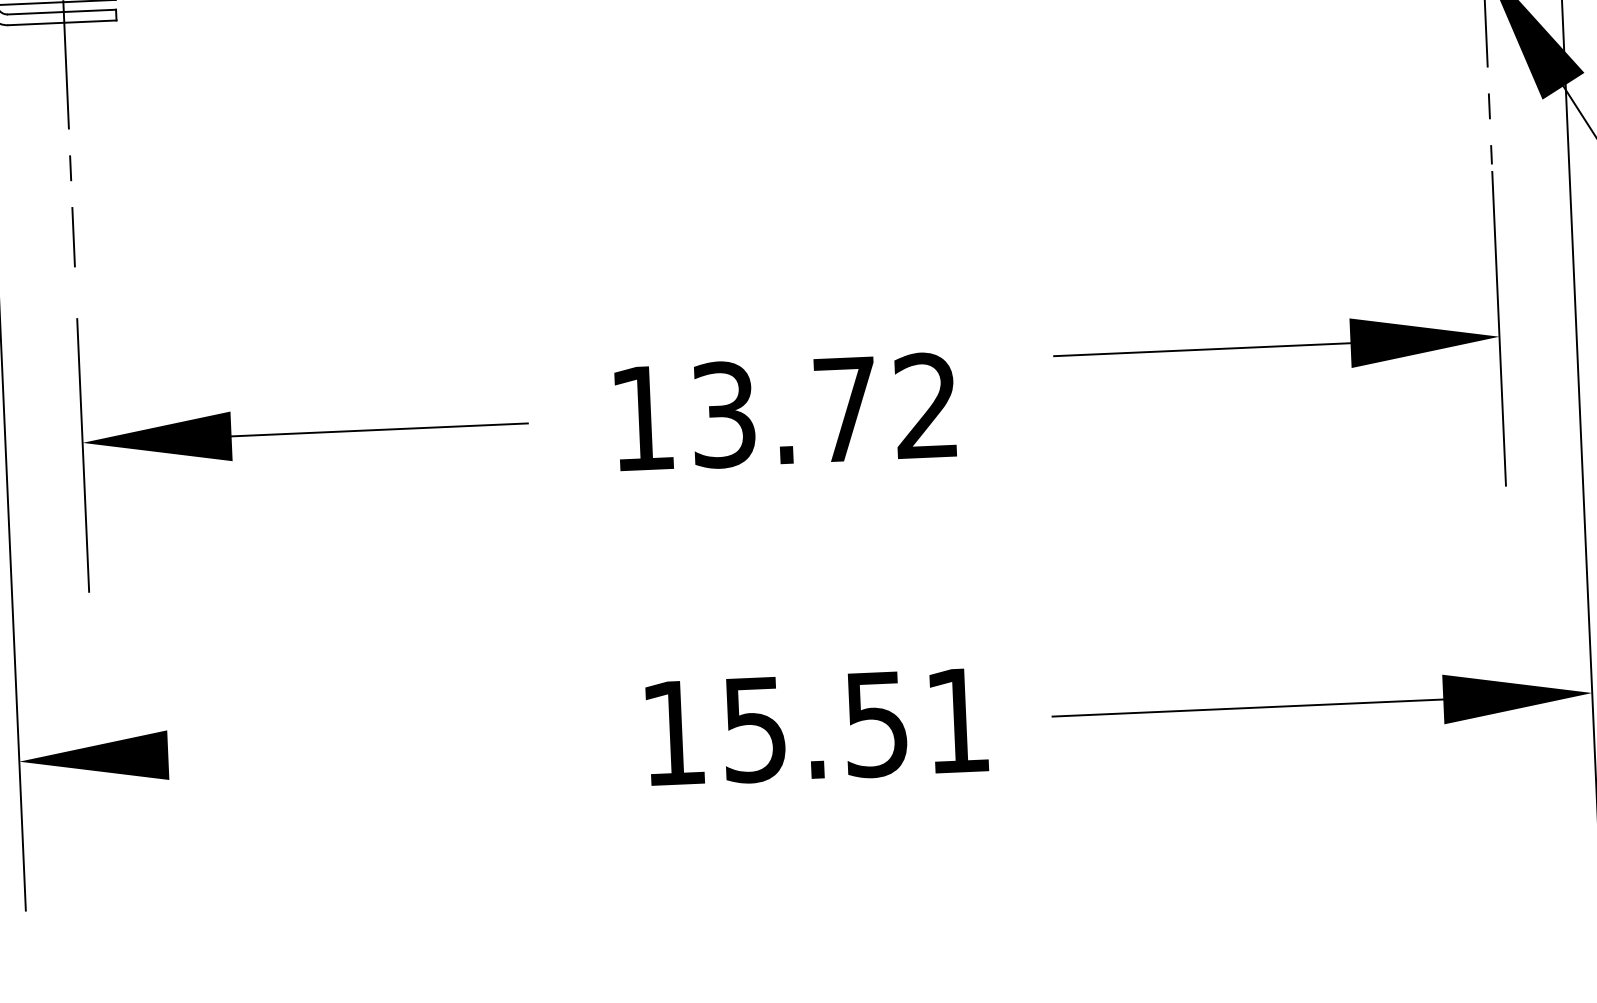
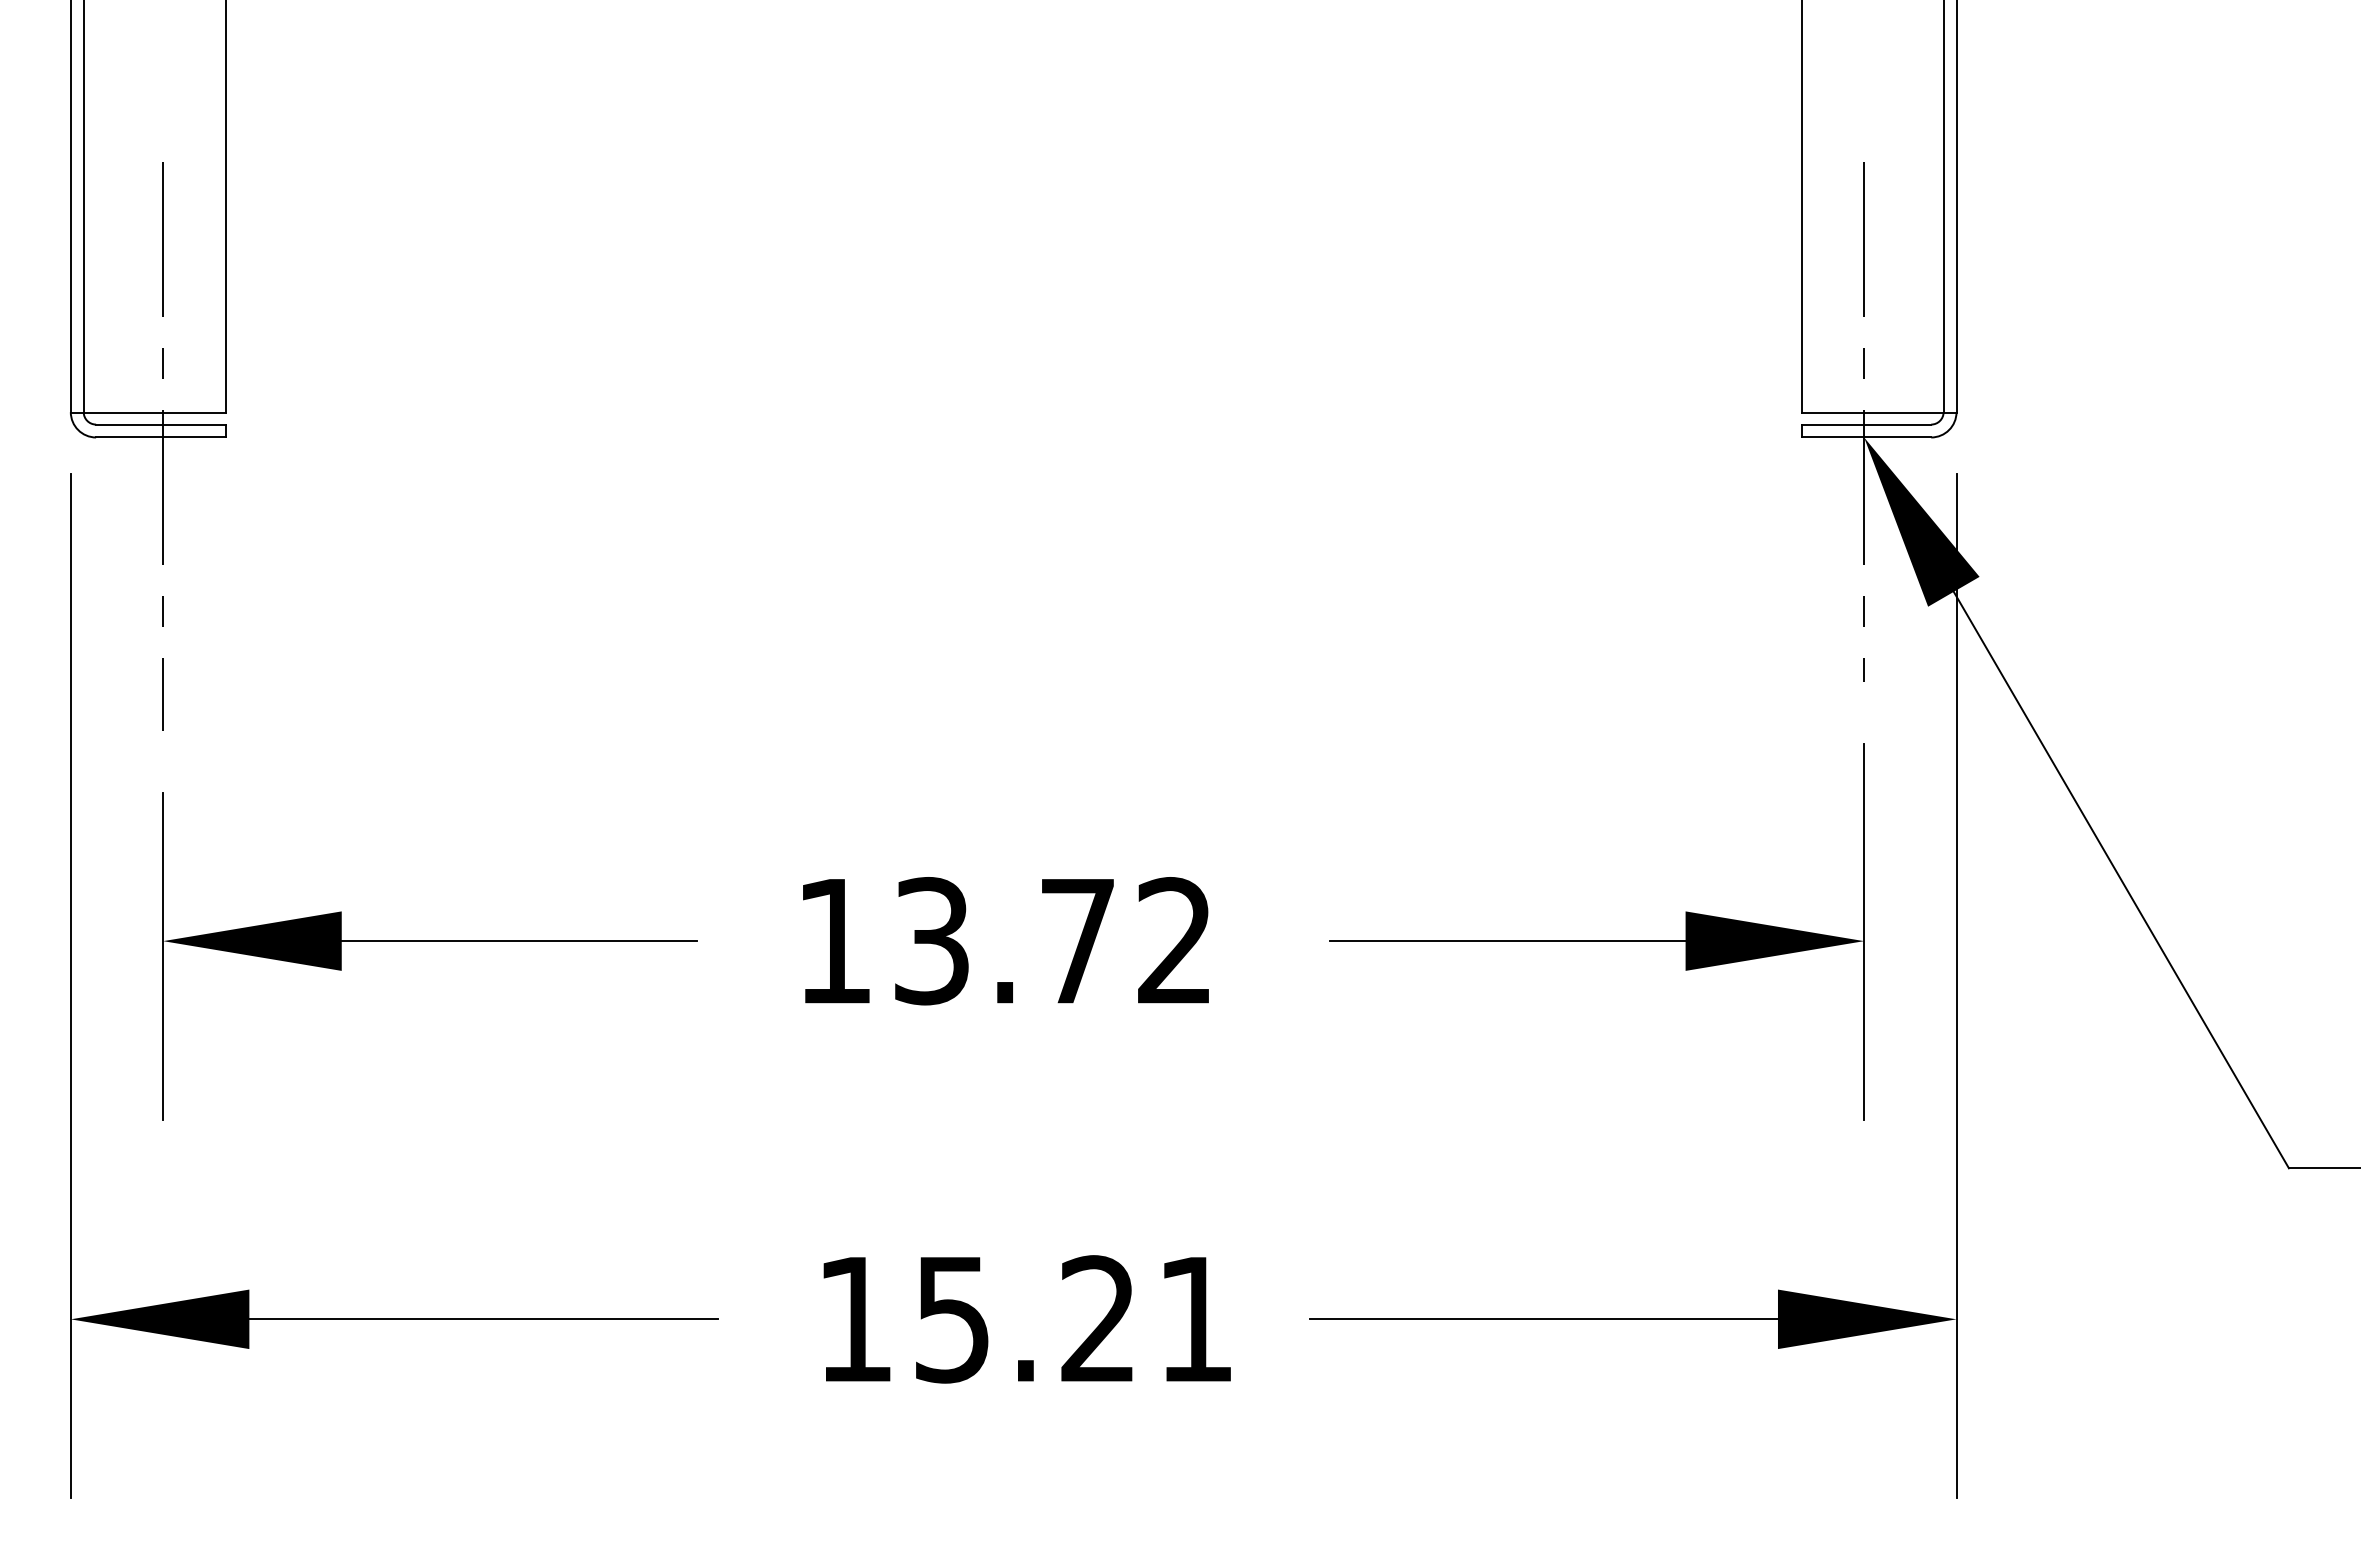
part: (1276, 345) -> (1596, 940), moved
text: (875, 724) -> (1097, 1319), 15.51 -> 15.21
line: (363, 746) -> (483, 1319), added

